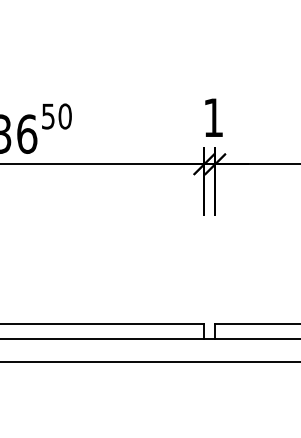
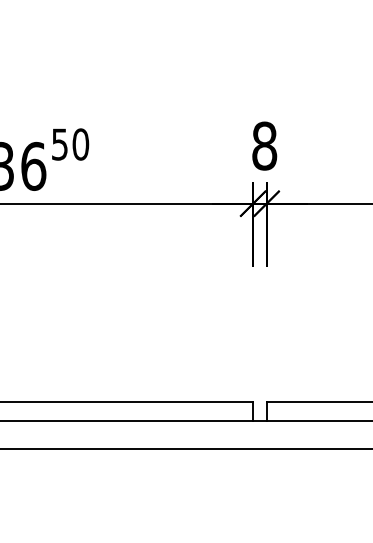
text: (213, 117) -> (264, 145), 1 -> 8

